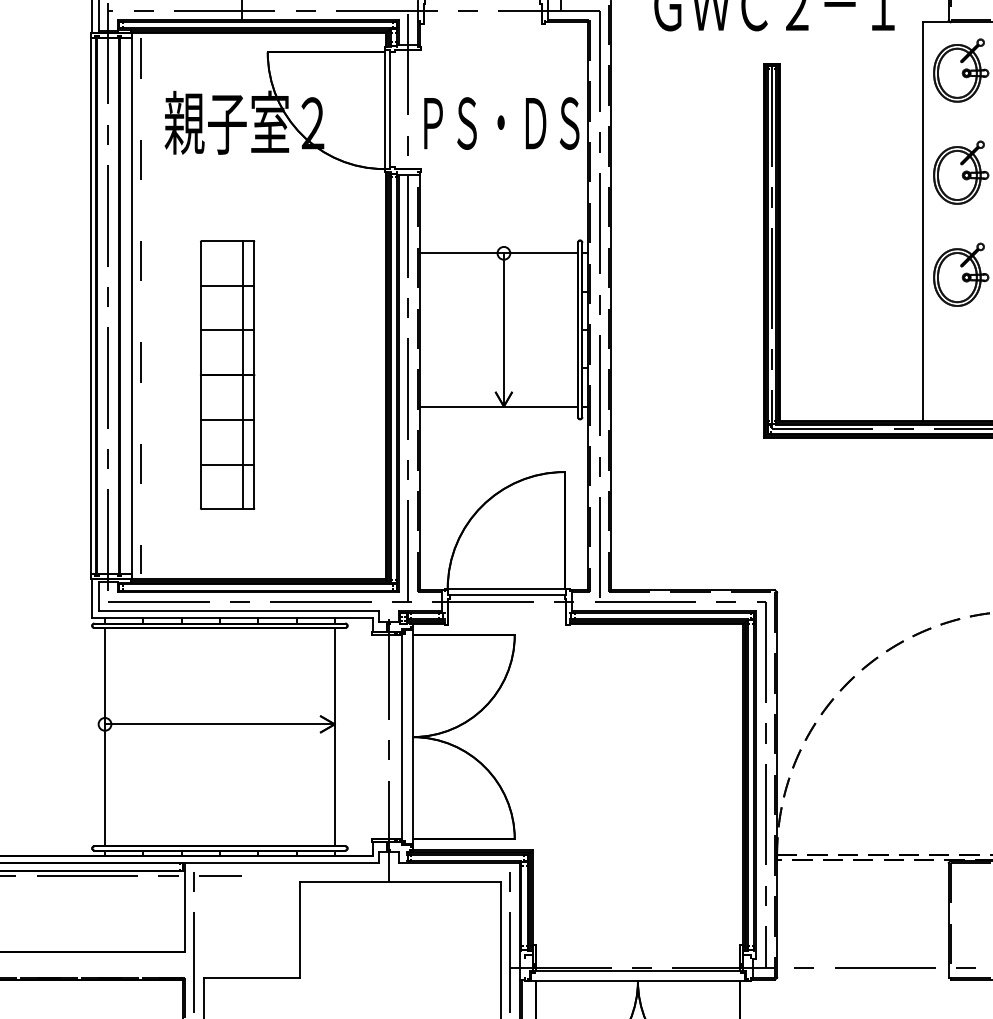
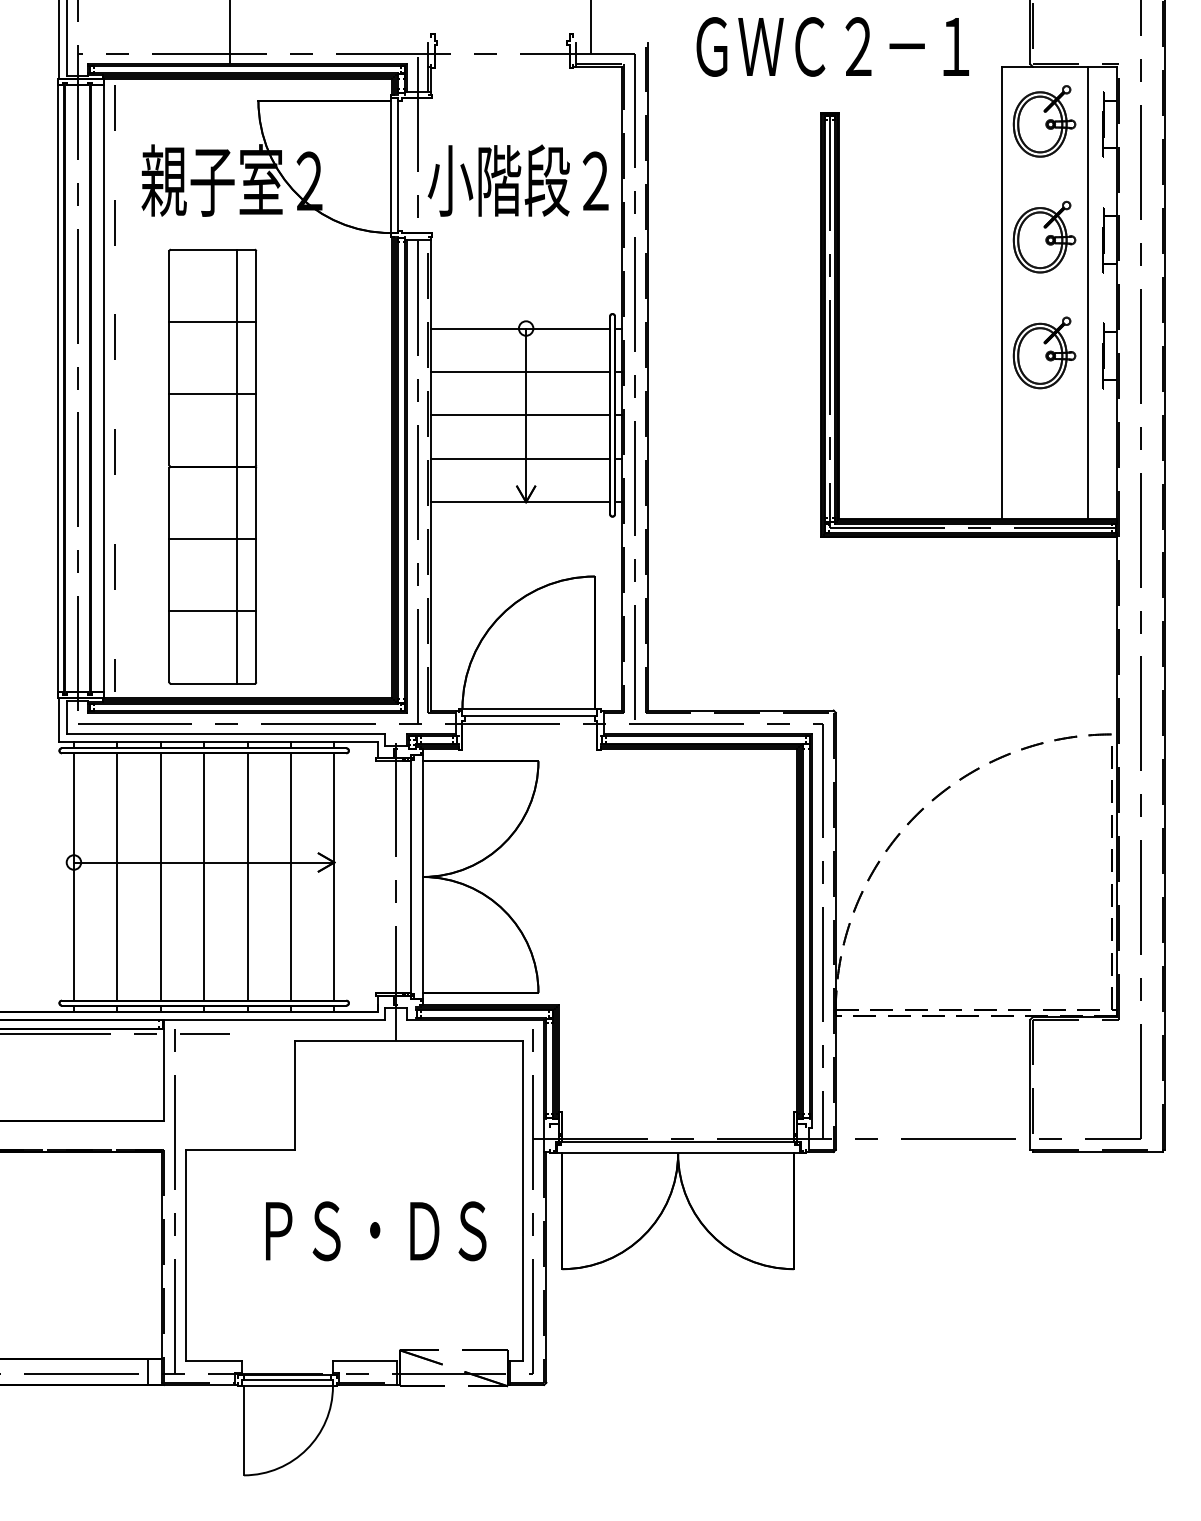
text: (498, 122) -> (519, 180), ＰＳ・ＤＳ -> 小階段２
line: (498, 291) -> (520, 371), added
line: (498, 330) -> (520, 415), added
line: (498, 367) -> (520, 458), added
part: (227, 375) -> (212, 466), size x1.43
line: (143, 736) -> (117, 876), added
line: (181, 736) -> (160, 876), added
line: (220, 736) -> (204, 876), added
line: (258, 736) -> (247, 876), added
line: (296, 736) -> (291, 876), added

